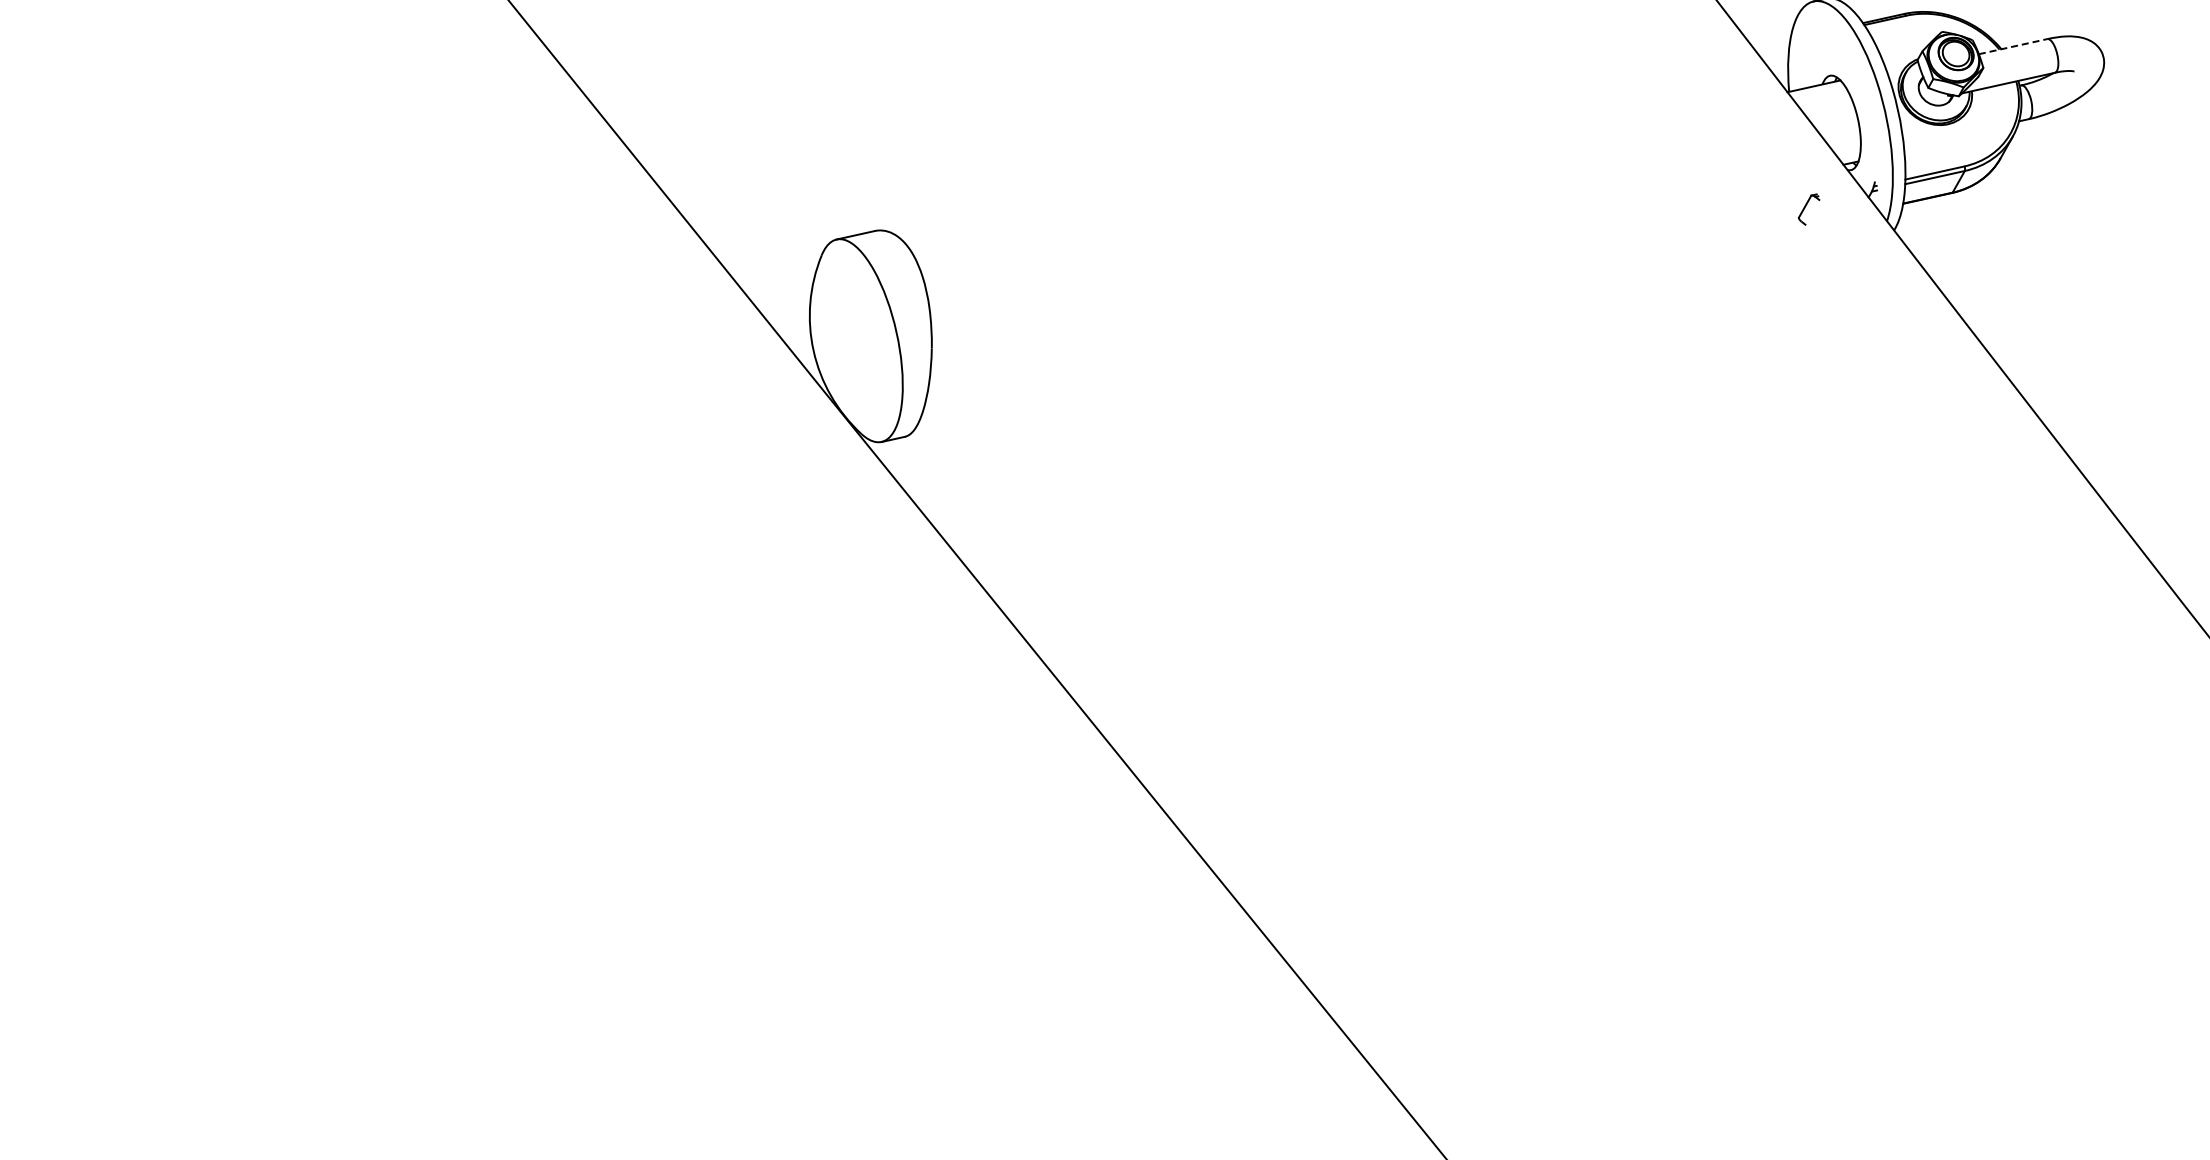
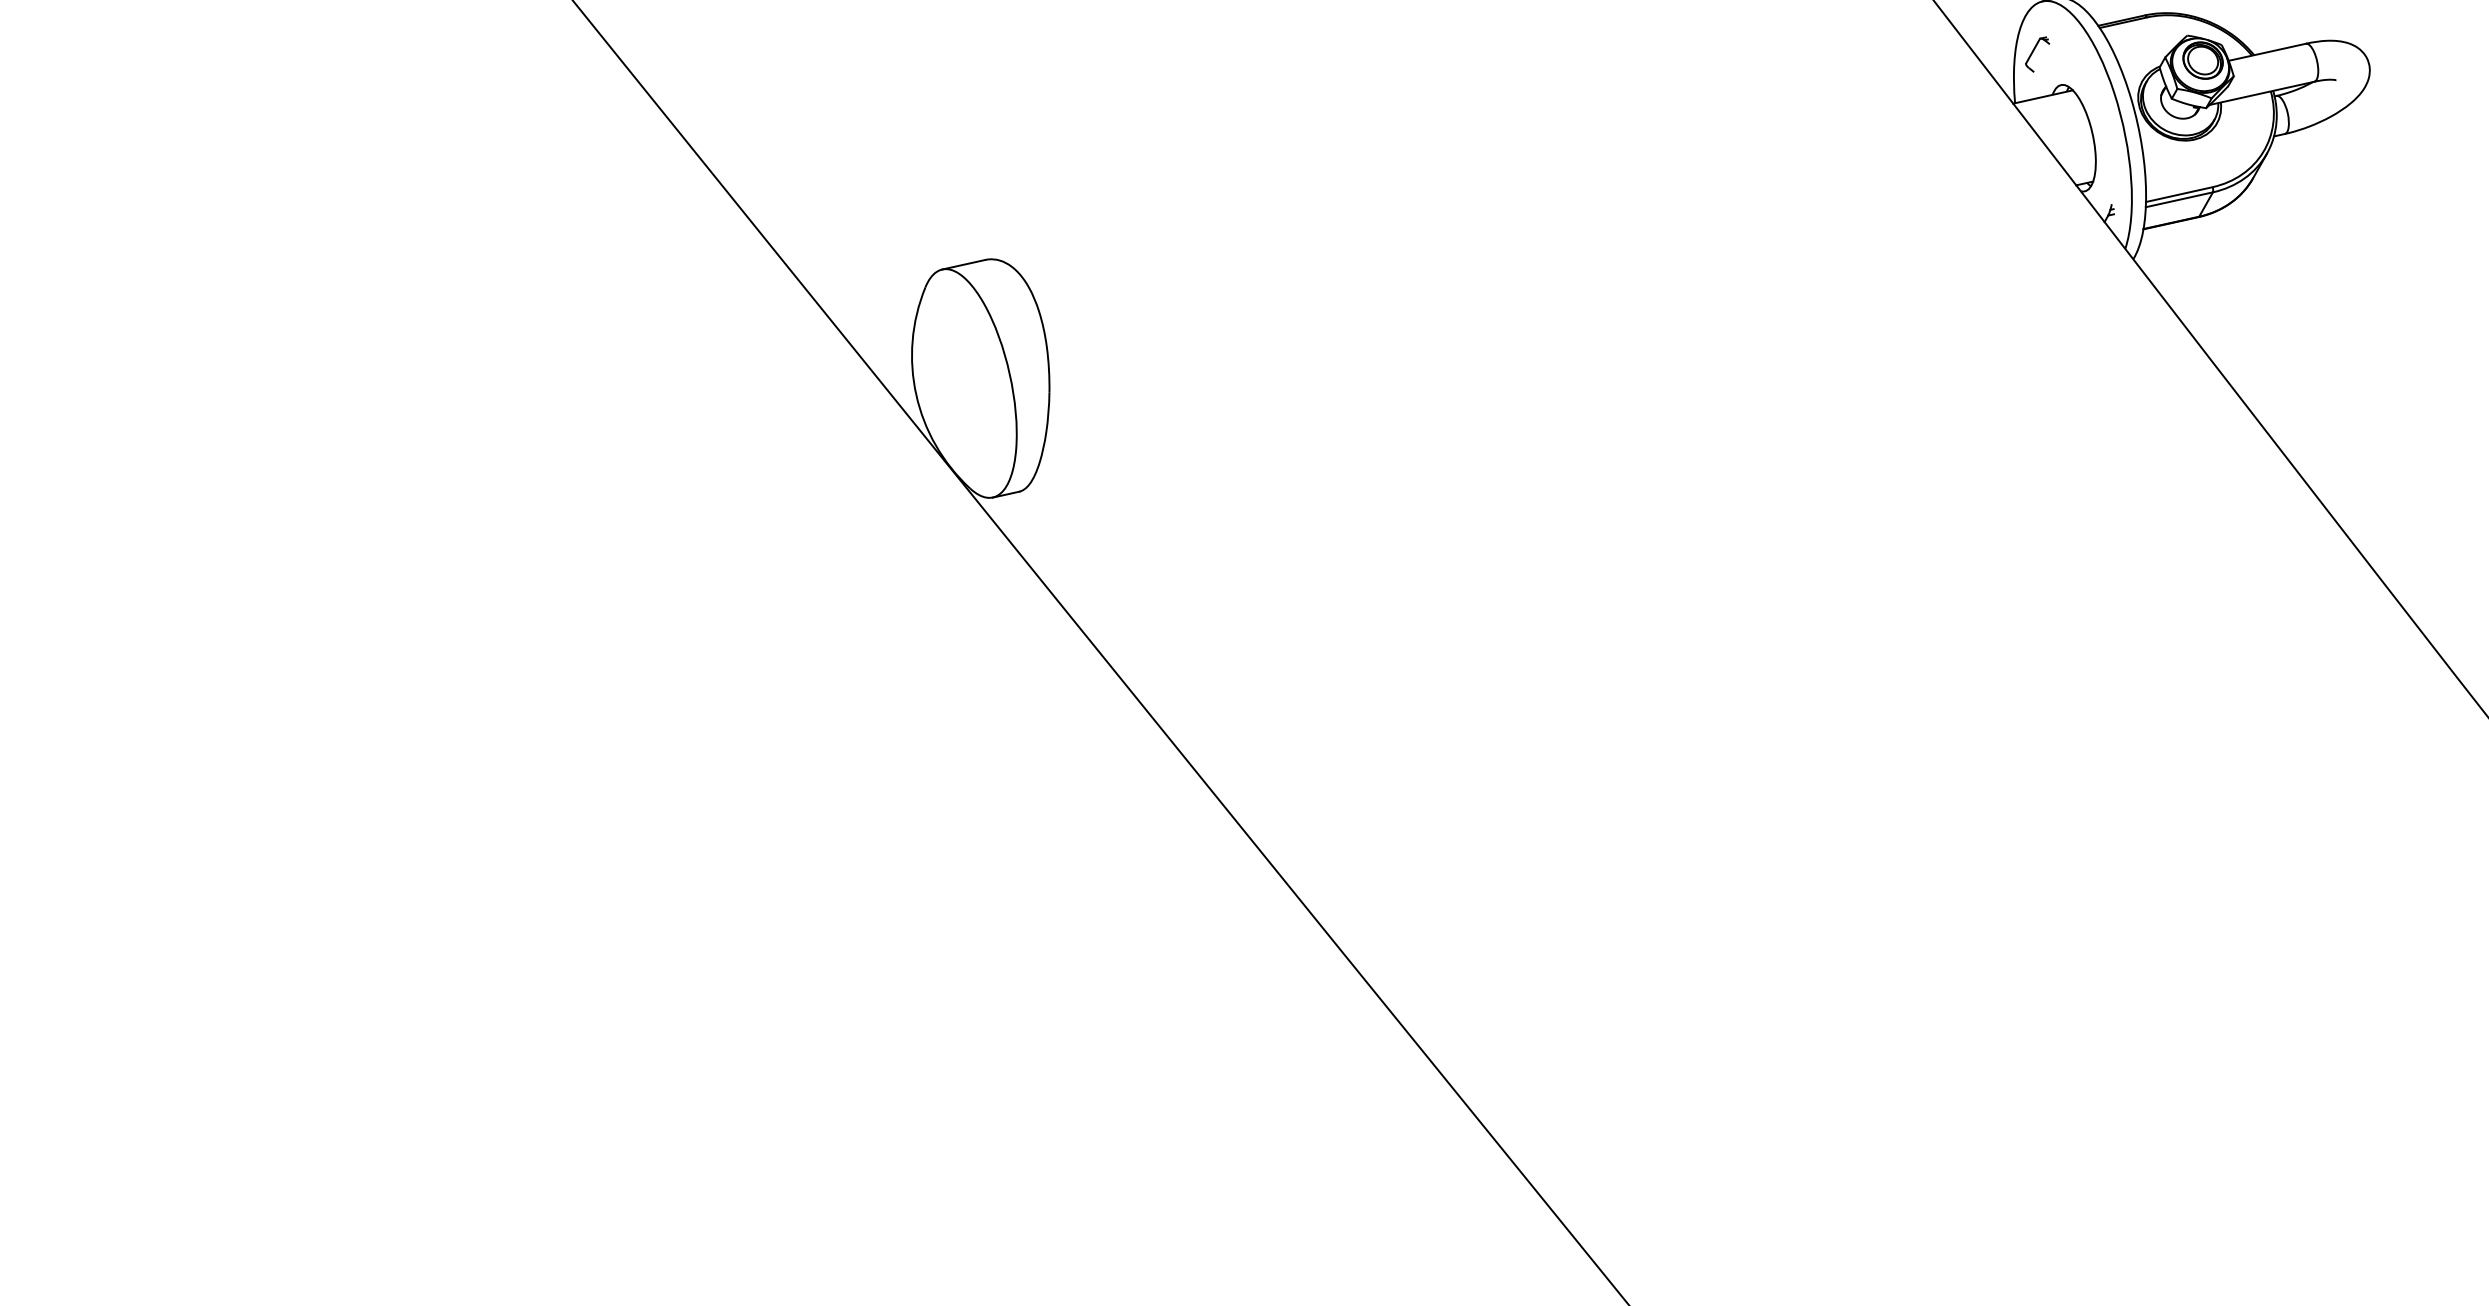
line: (2013, 46) -> (2267, 52), dashed -> solid
part: (1808, 209) -> (2036, 54), moved

